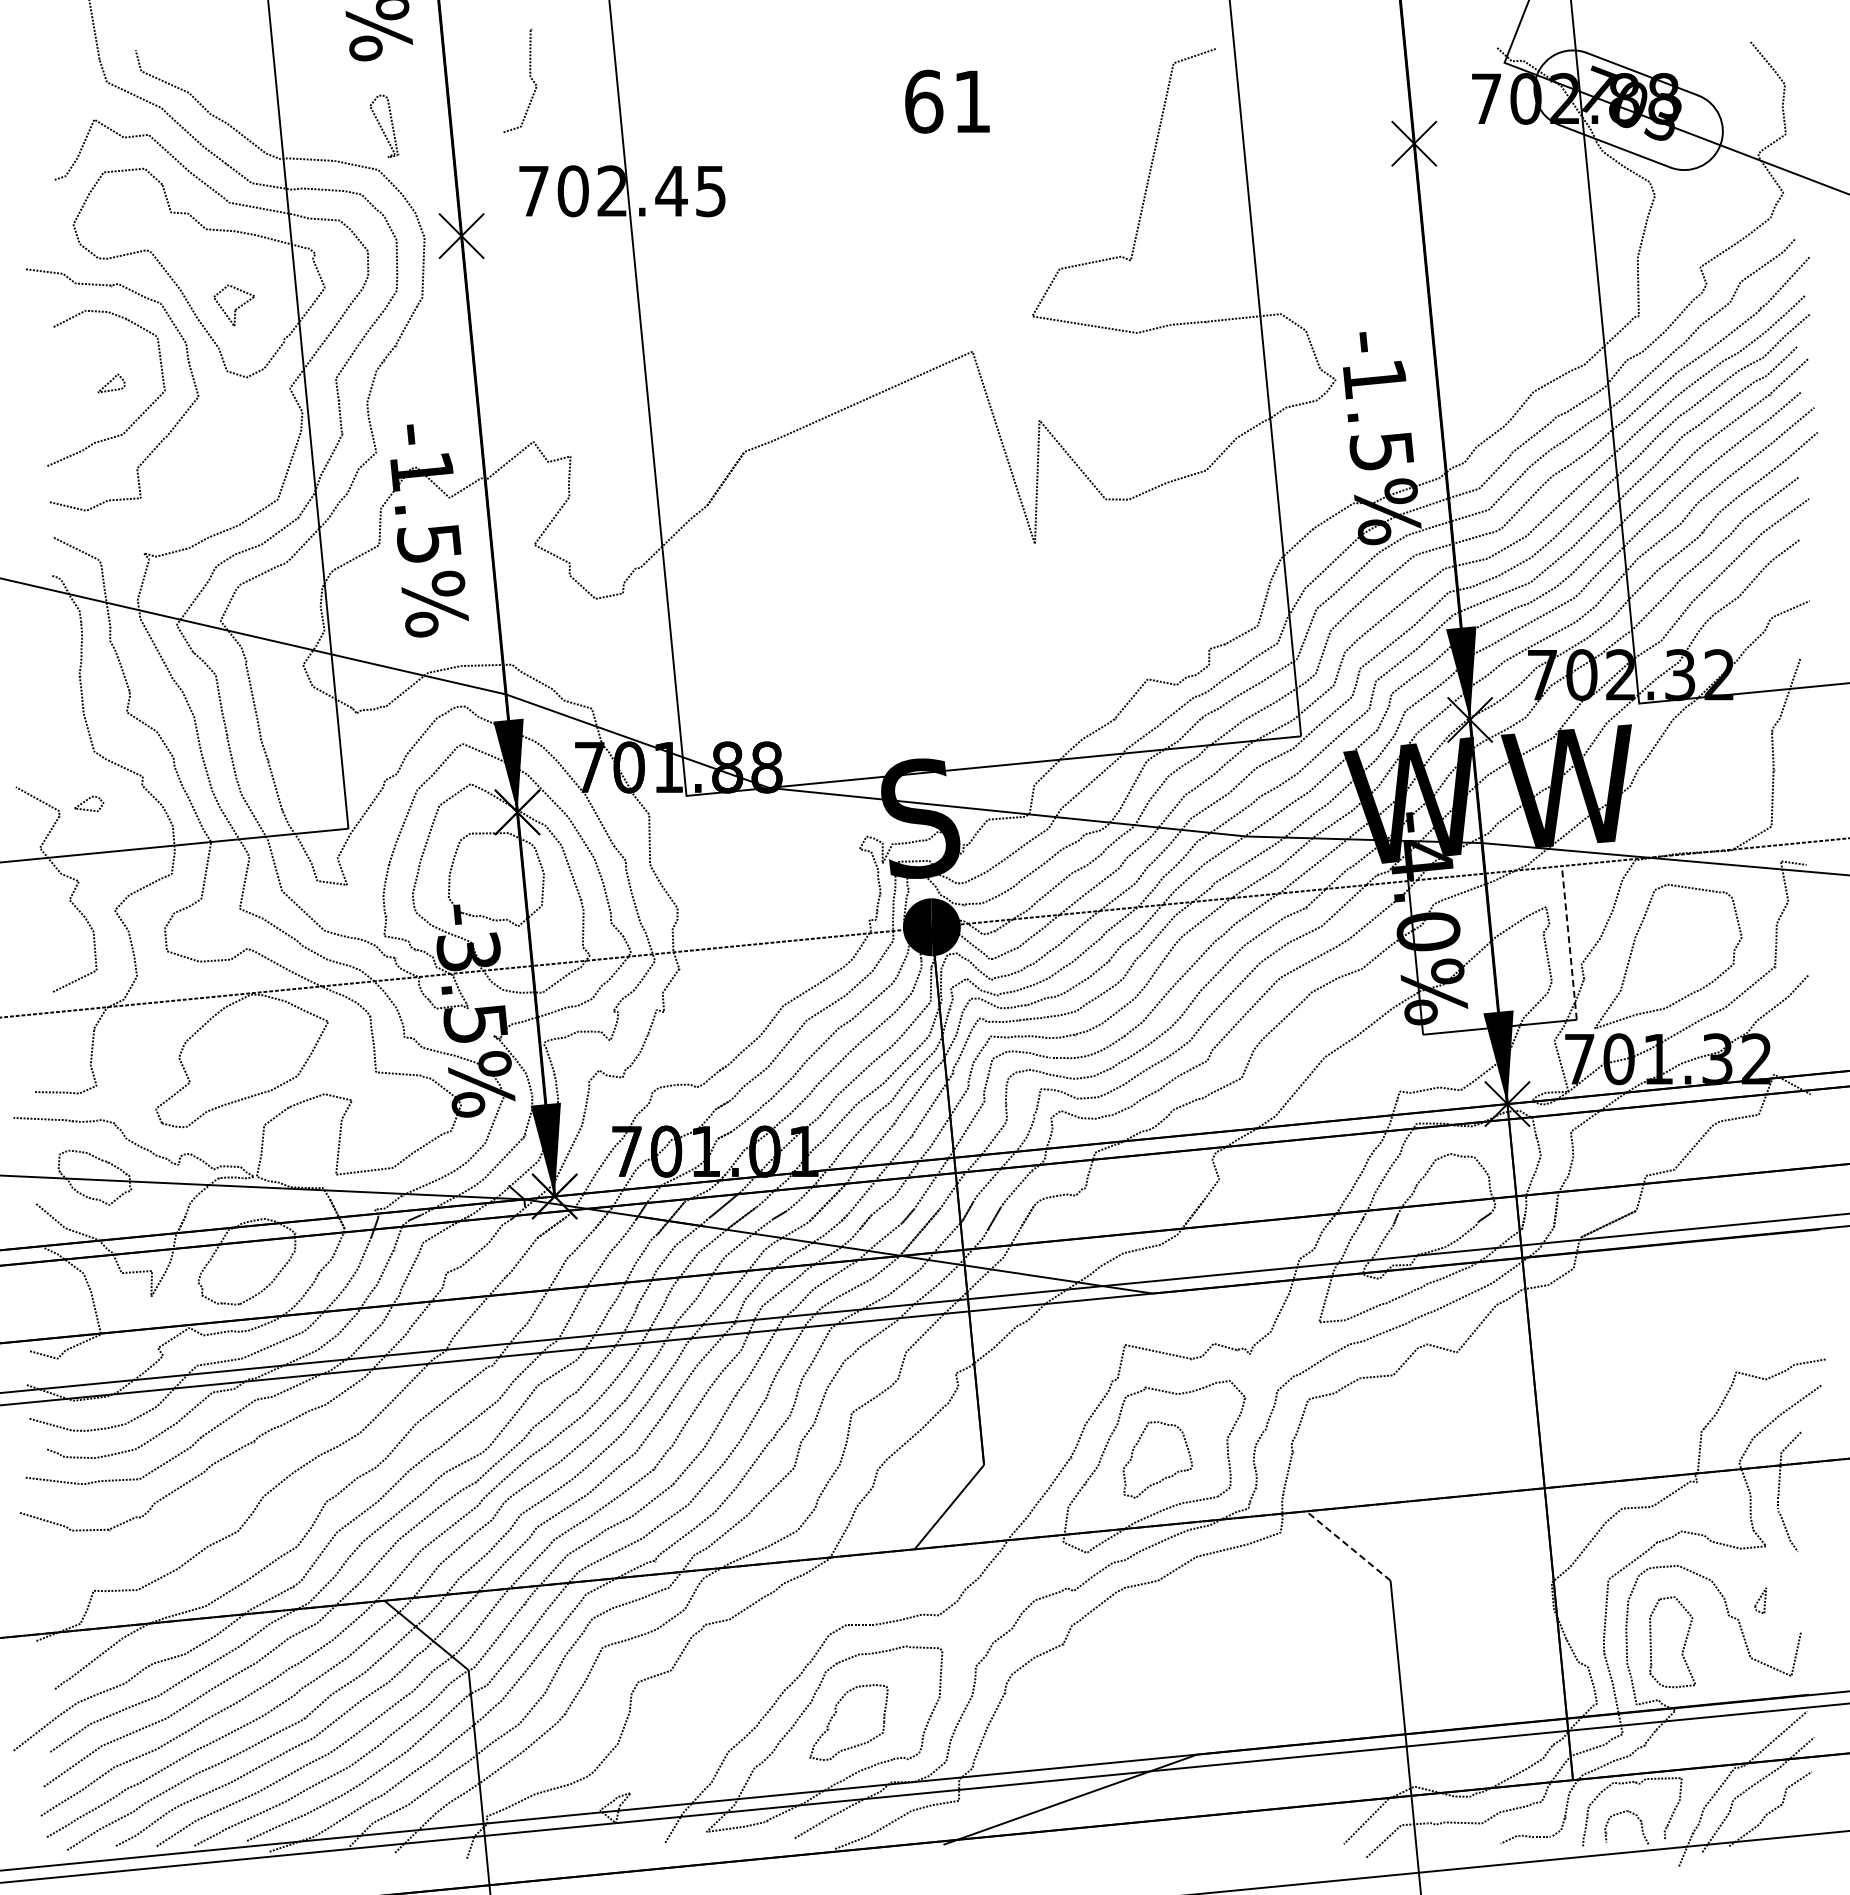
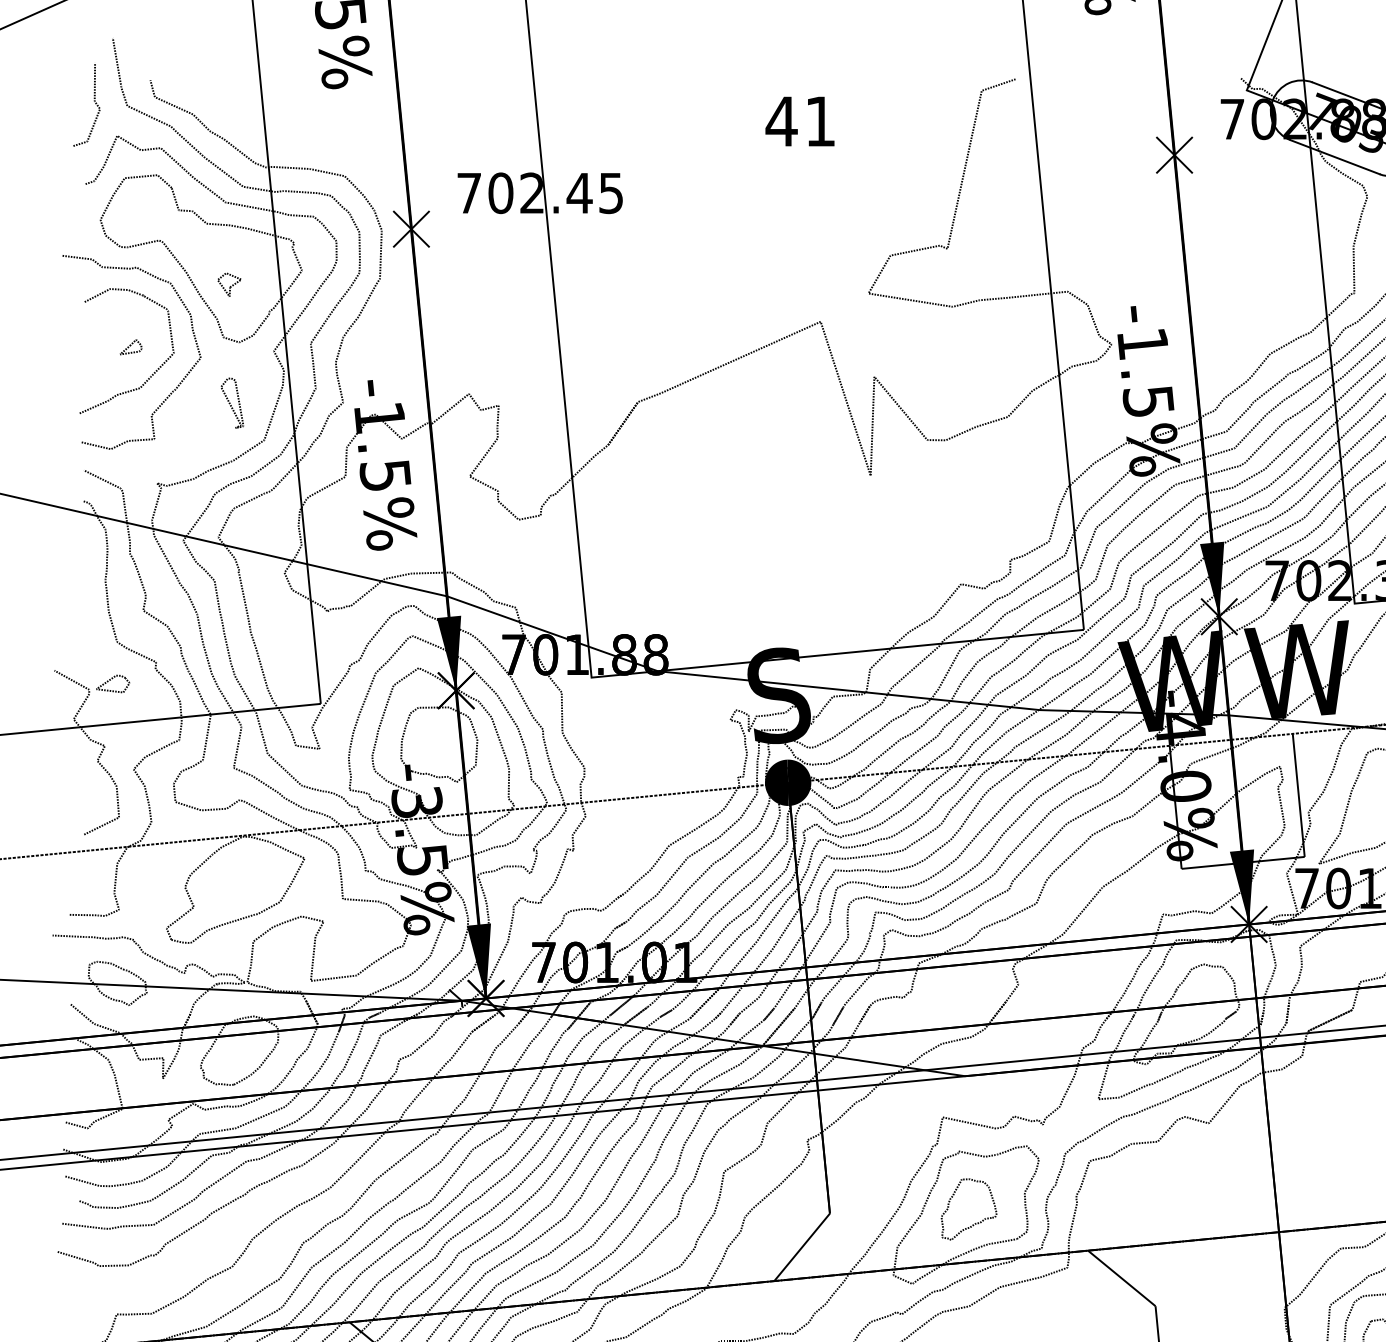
line: (529, 77) -> (94, 102), moved
text: (923, 101) -> (781, 121), 61 -> 41
part: (384, 126) -> (232, 403), moved
part: (234, 305) -> (229, 284), size x0.71
part: (89, 803) -> (113, 683), size x1.43
line: (1569, 942) -> (1298, 795), dashed -> solid
line: (1348, 1546) -> (1121, 1278), dashed -> solid

